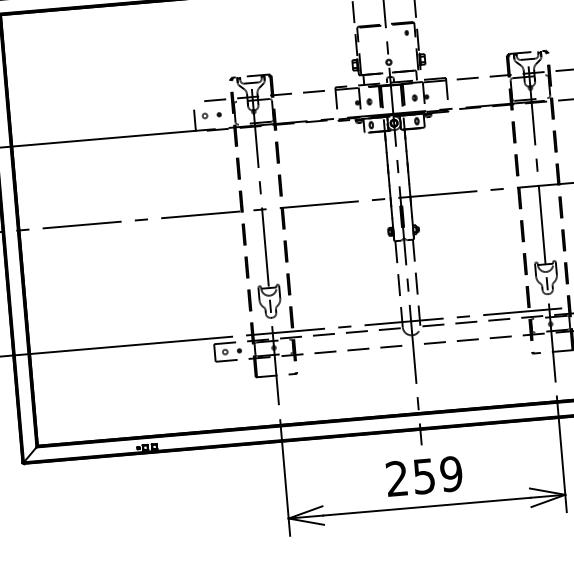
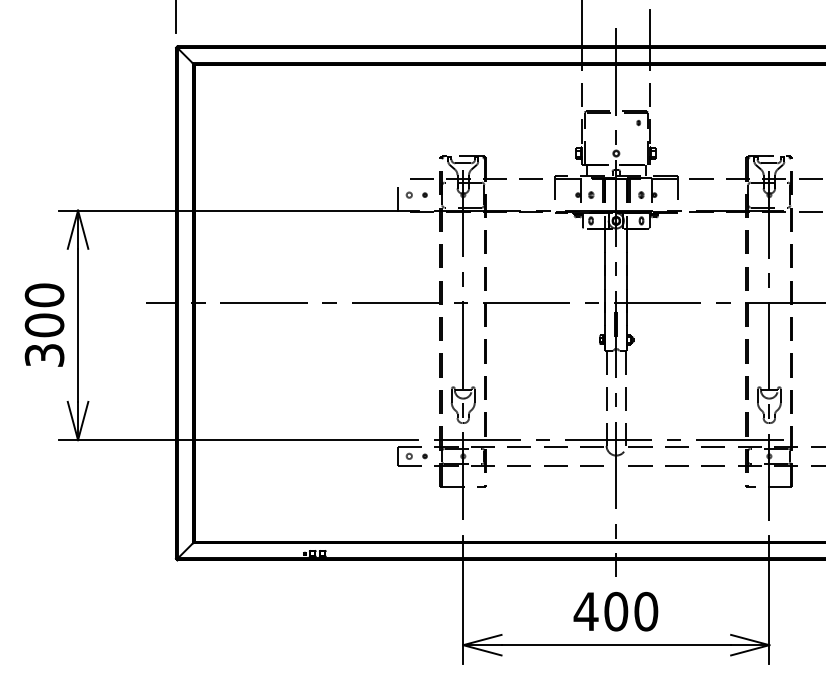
text: (423, 476) -> (615, 611), 259 -> 400

